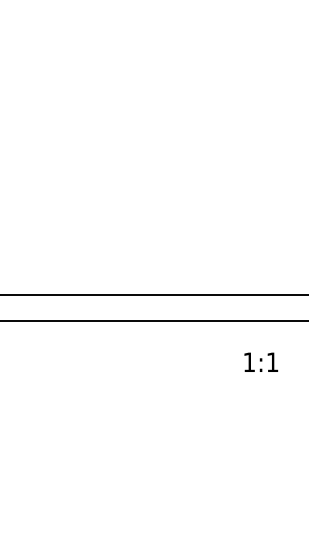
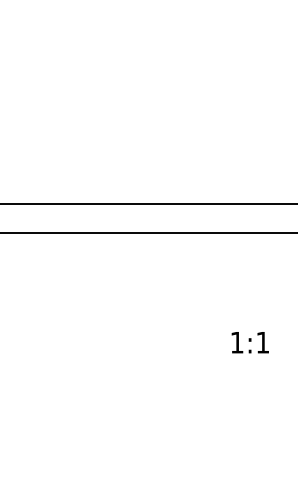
text: (261, 361) -> (250, 341), moved

